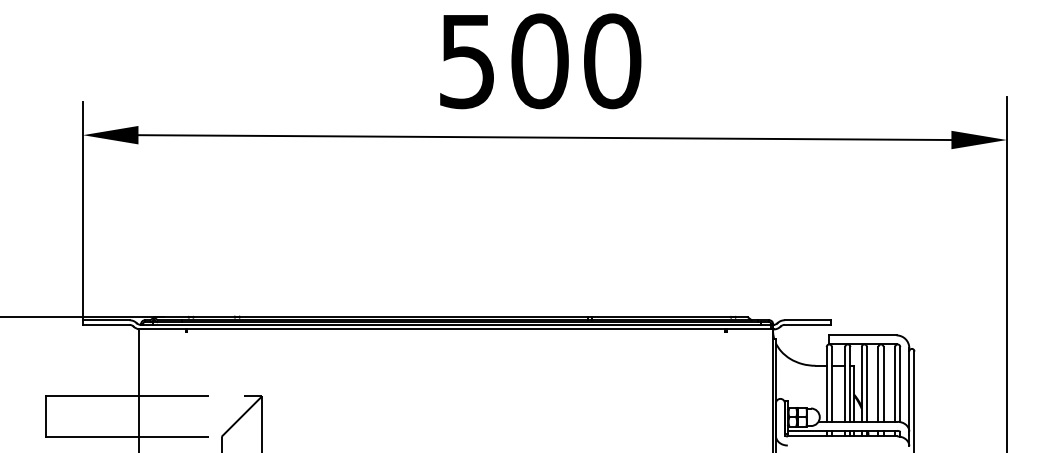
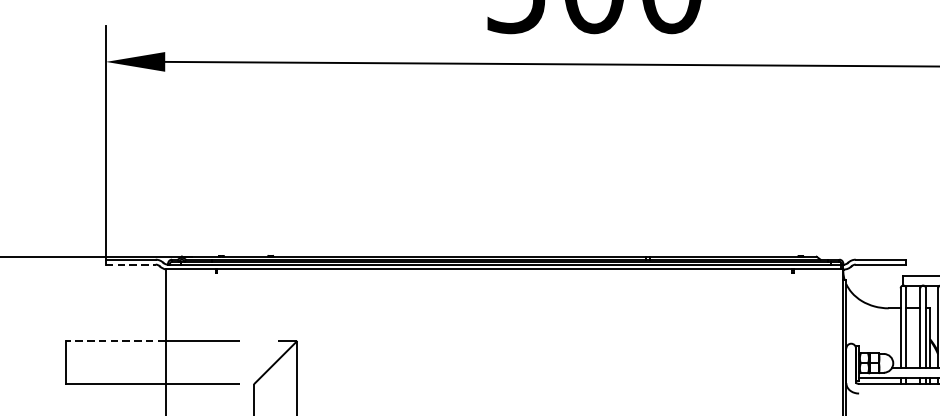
line: (106, 324) -> (131, 264), solid -> dashed
line: (91, 396) -> (115, 341), solid -> dashed

